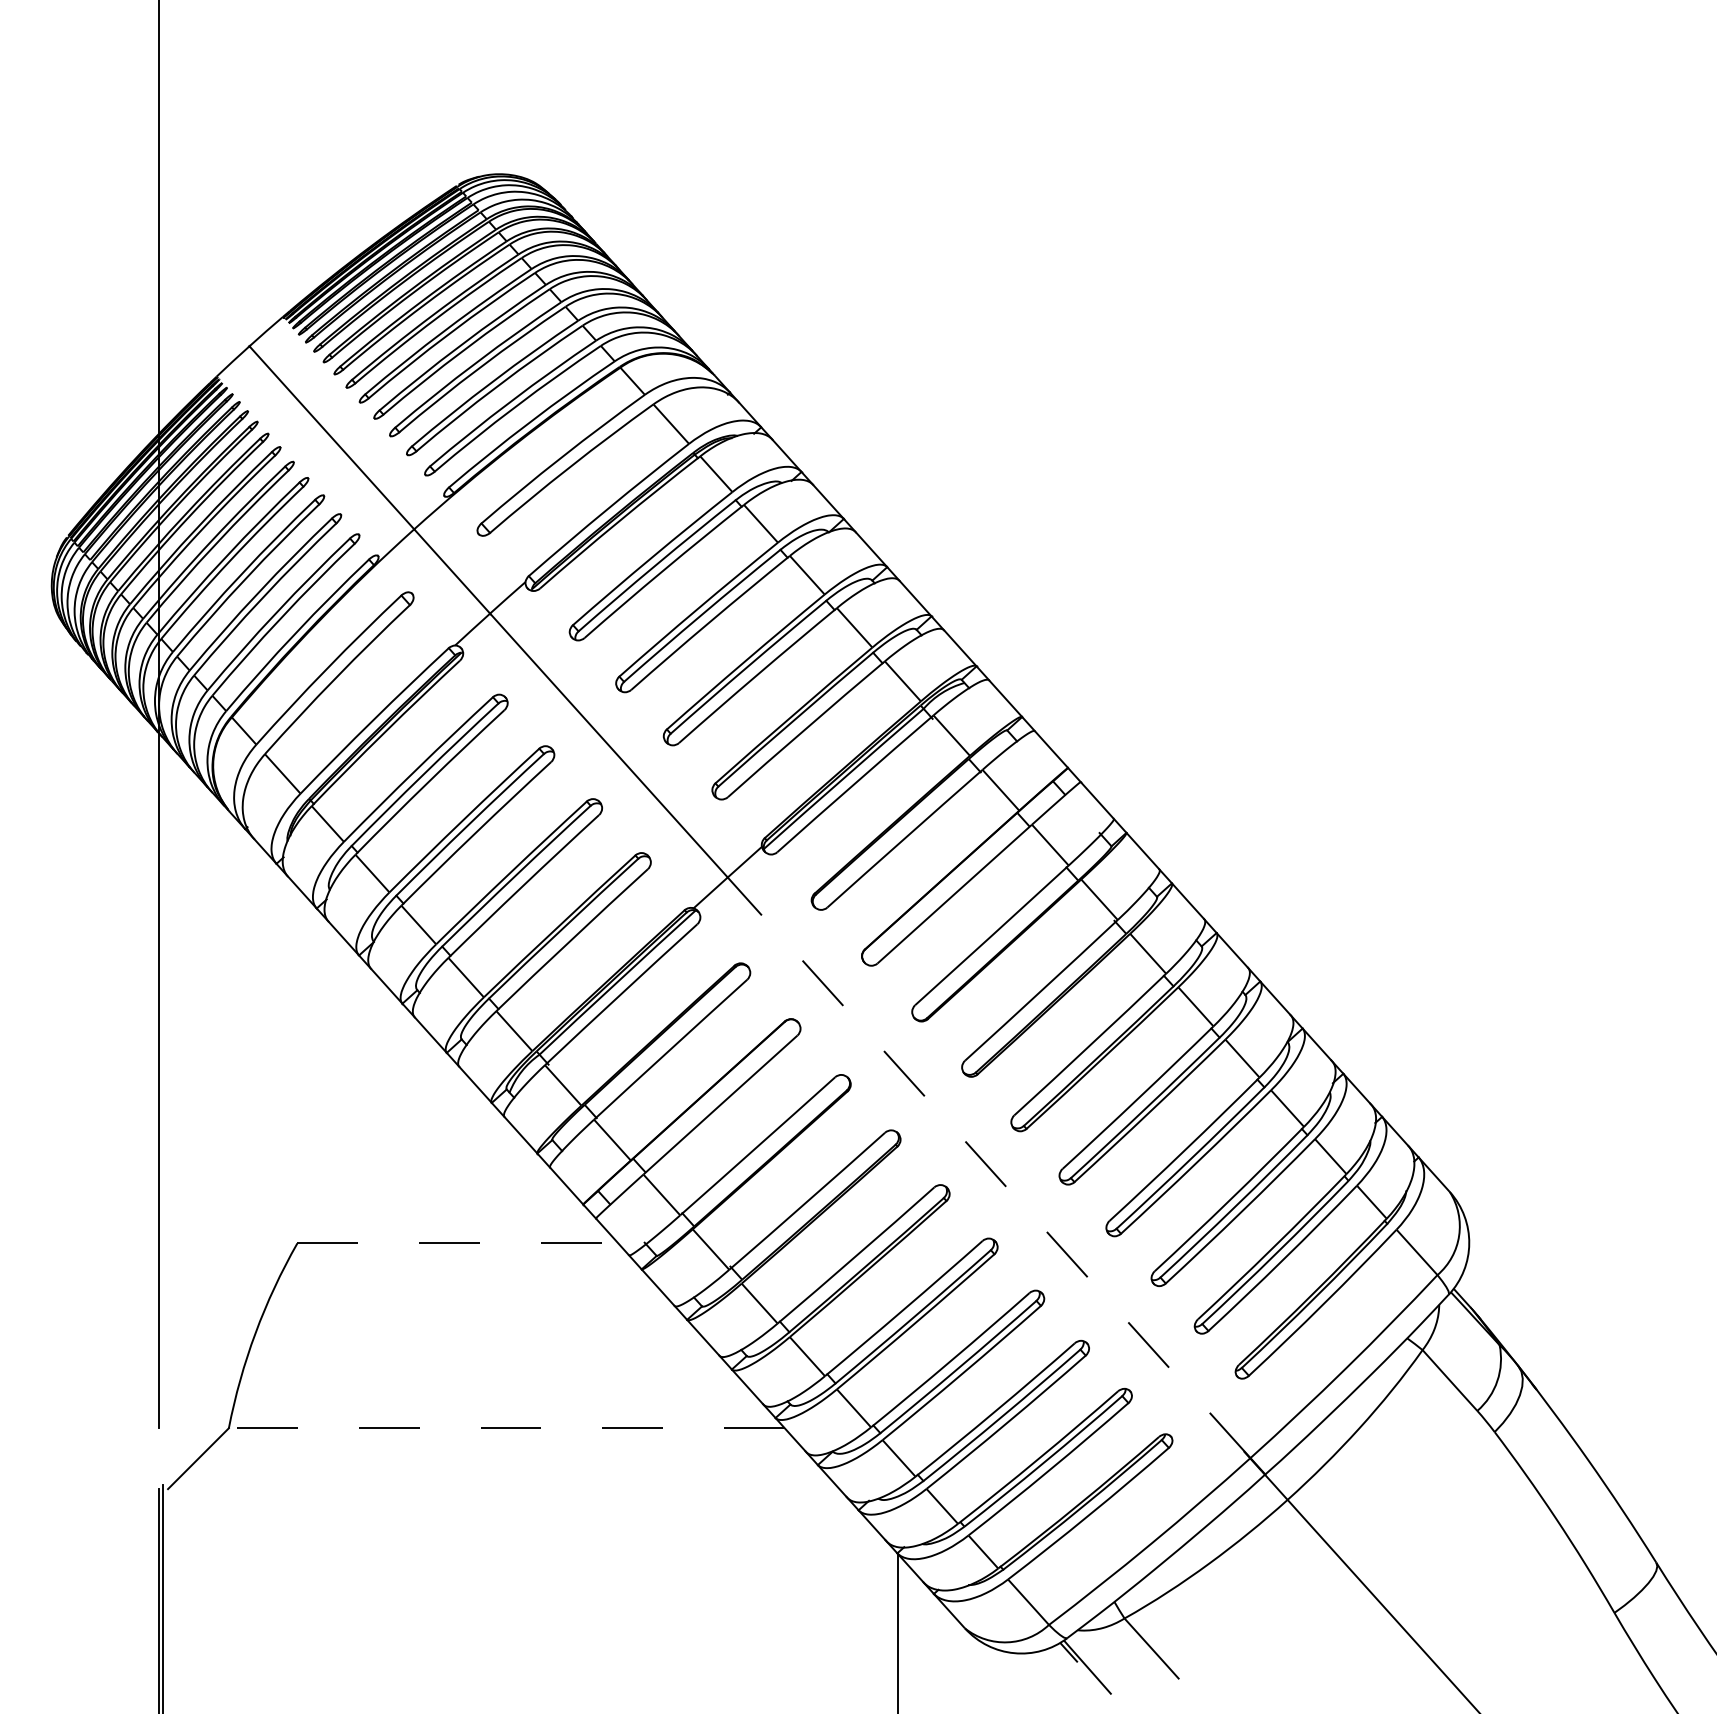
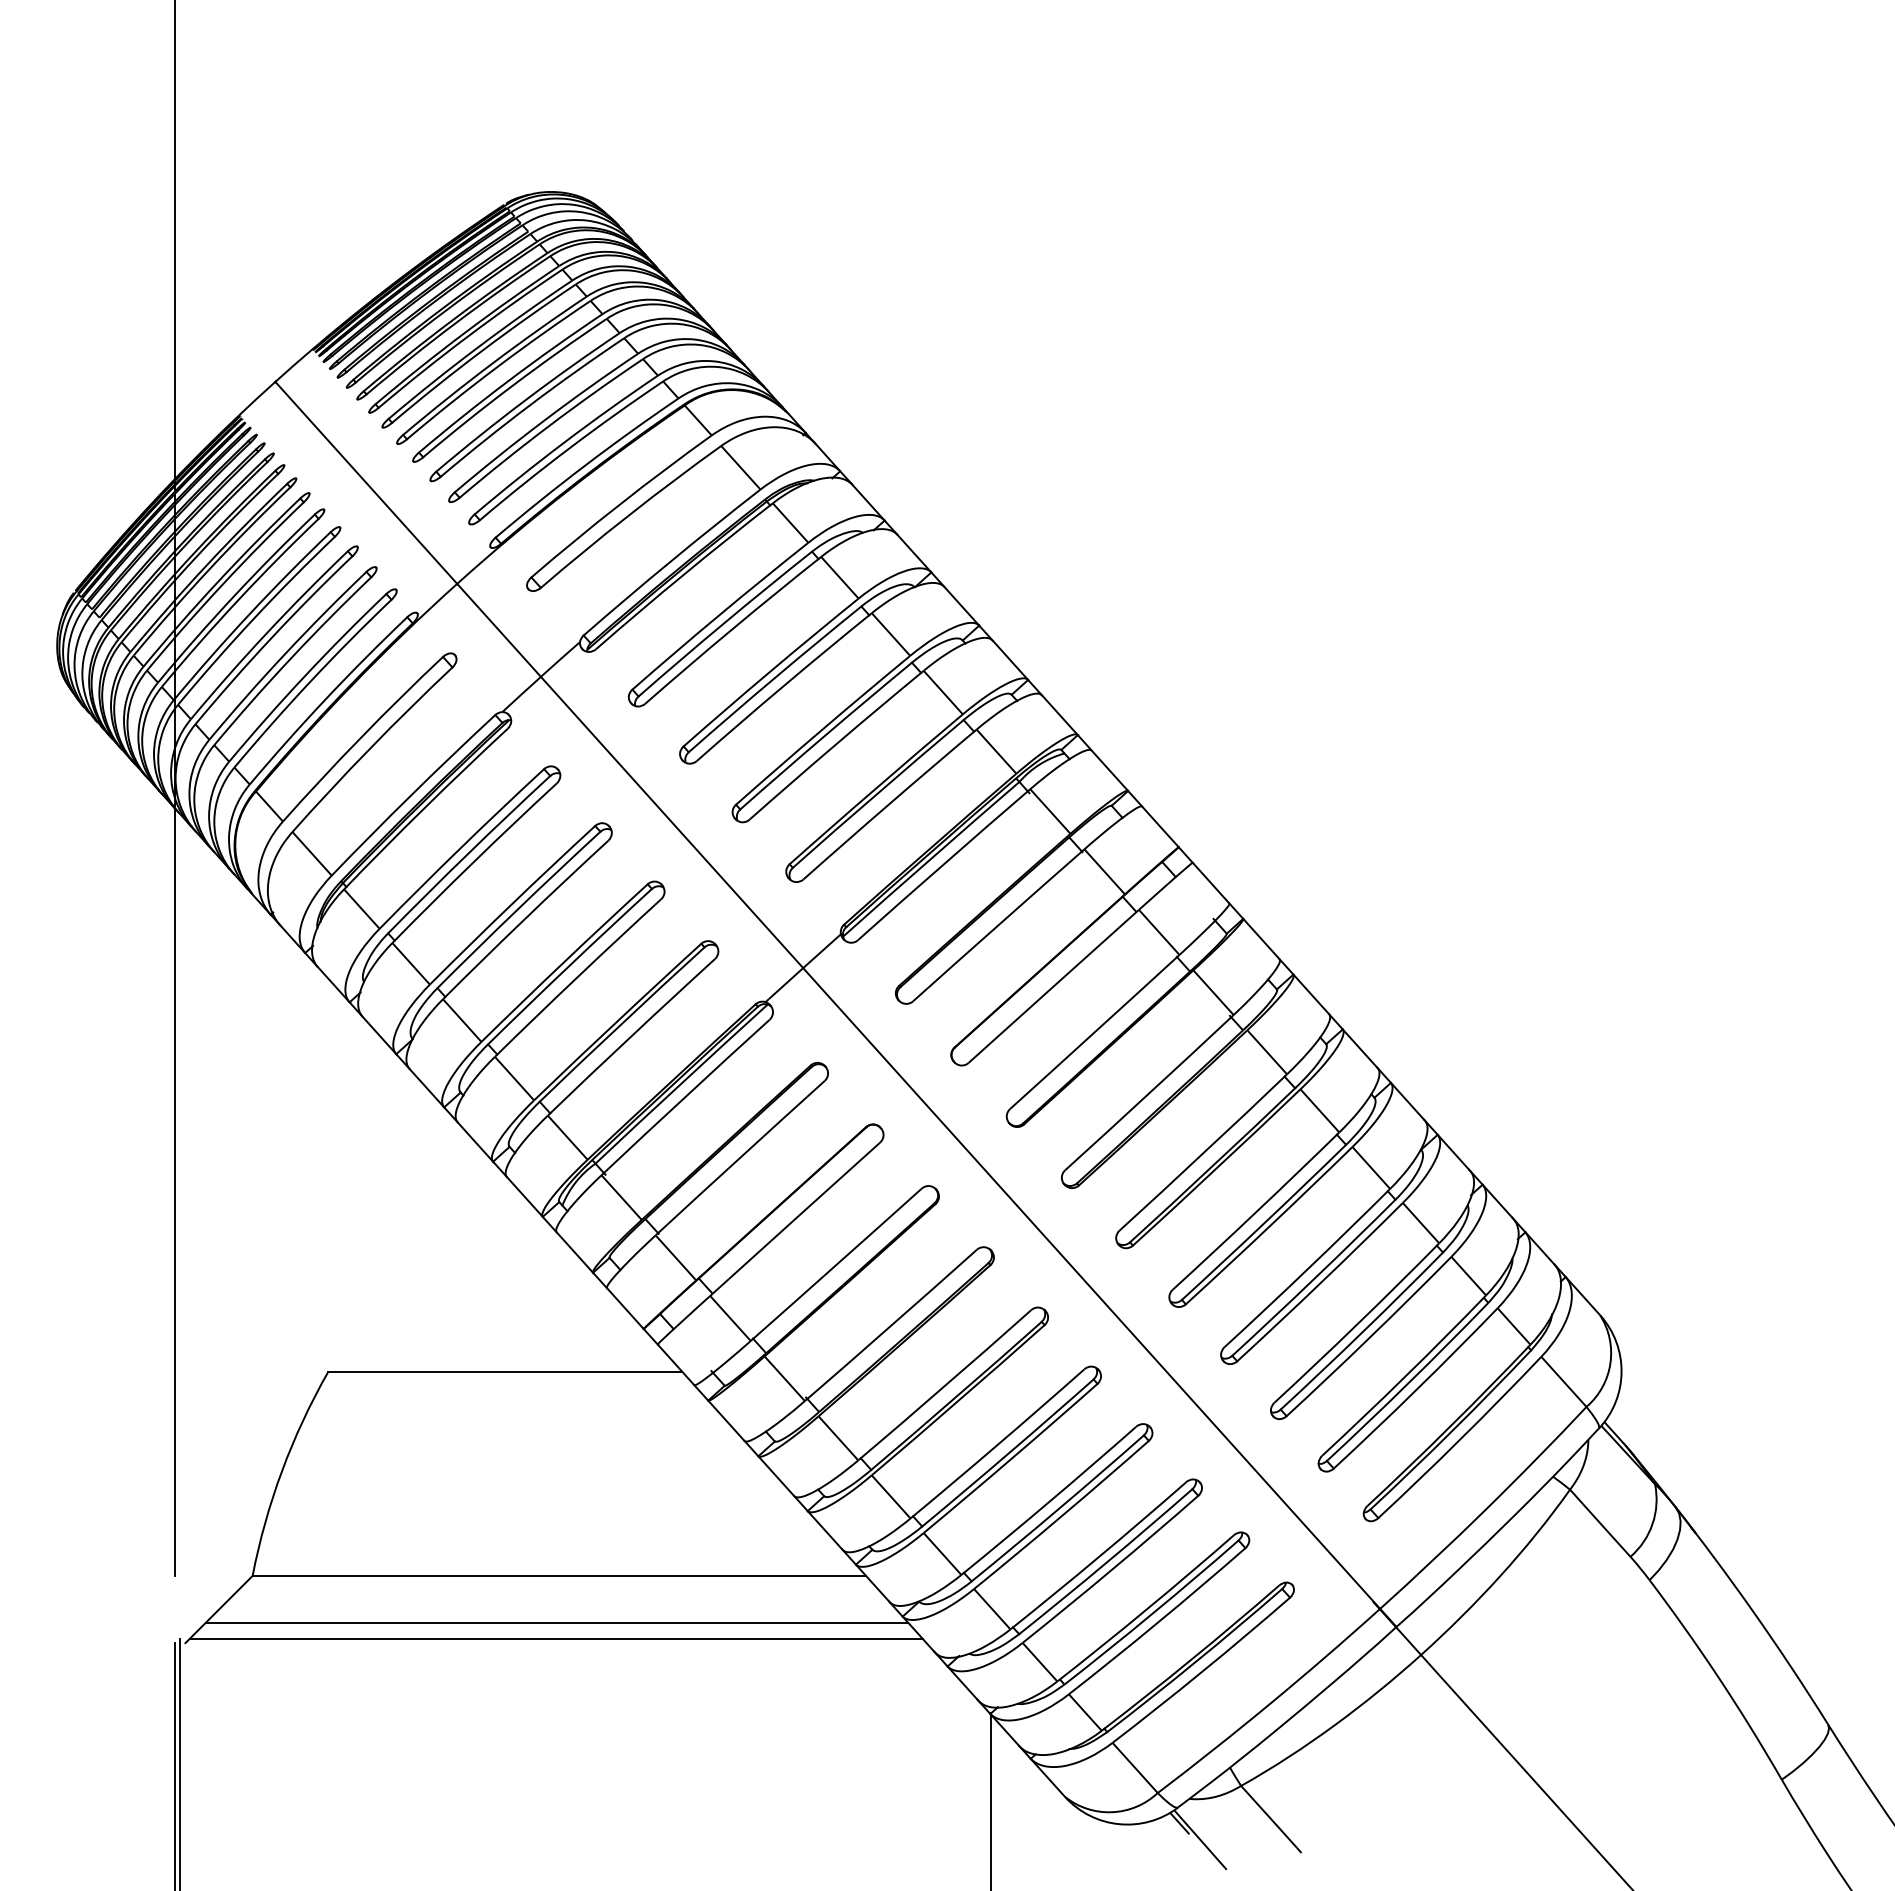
line: (988, 1167) -> (1091, 1288), dashed -> solid
line: (458, 1242) -> (505, 1371), dashed -> solid
line: (506, 1427) -> (559, 1575), dashed -> solid
line: (504, 1470) -> (556, 1622), added
line: (503, 1484) -> (555, 1638), added

